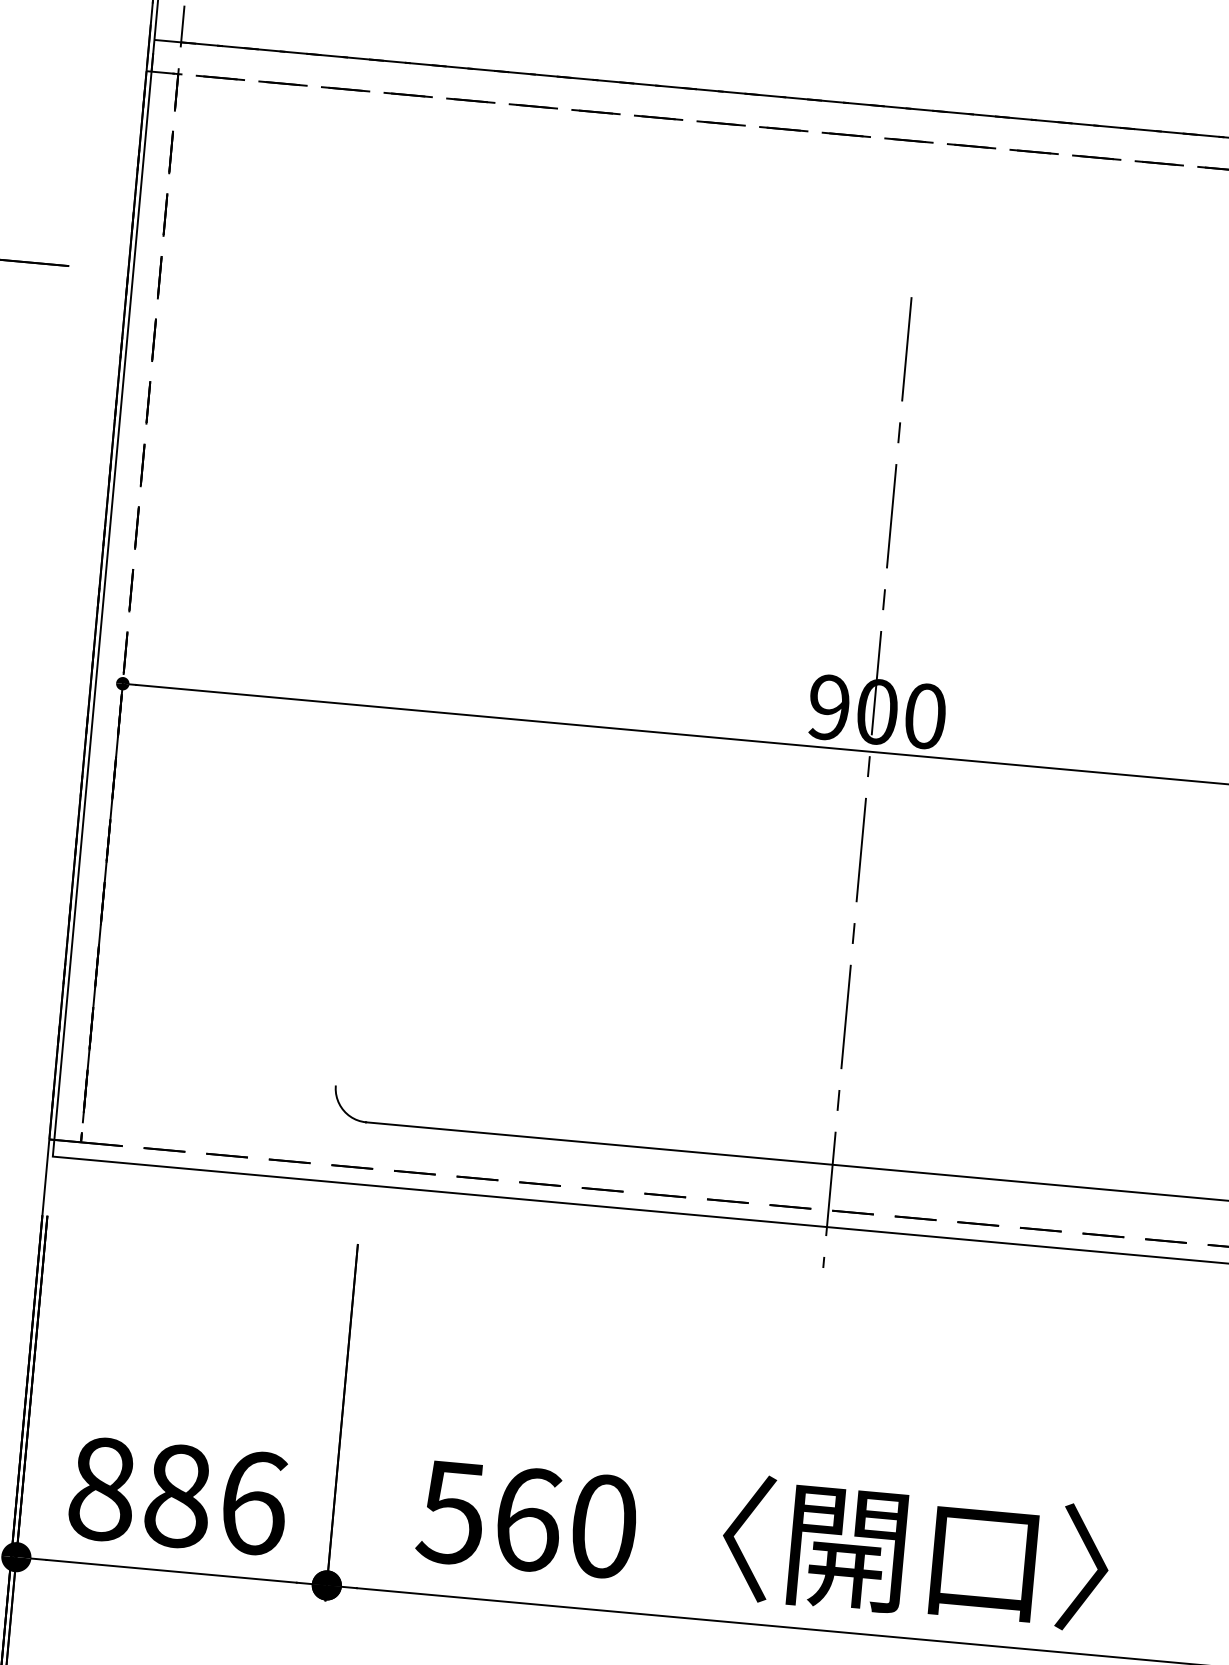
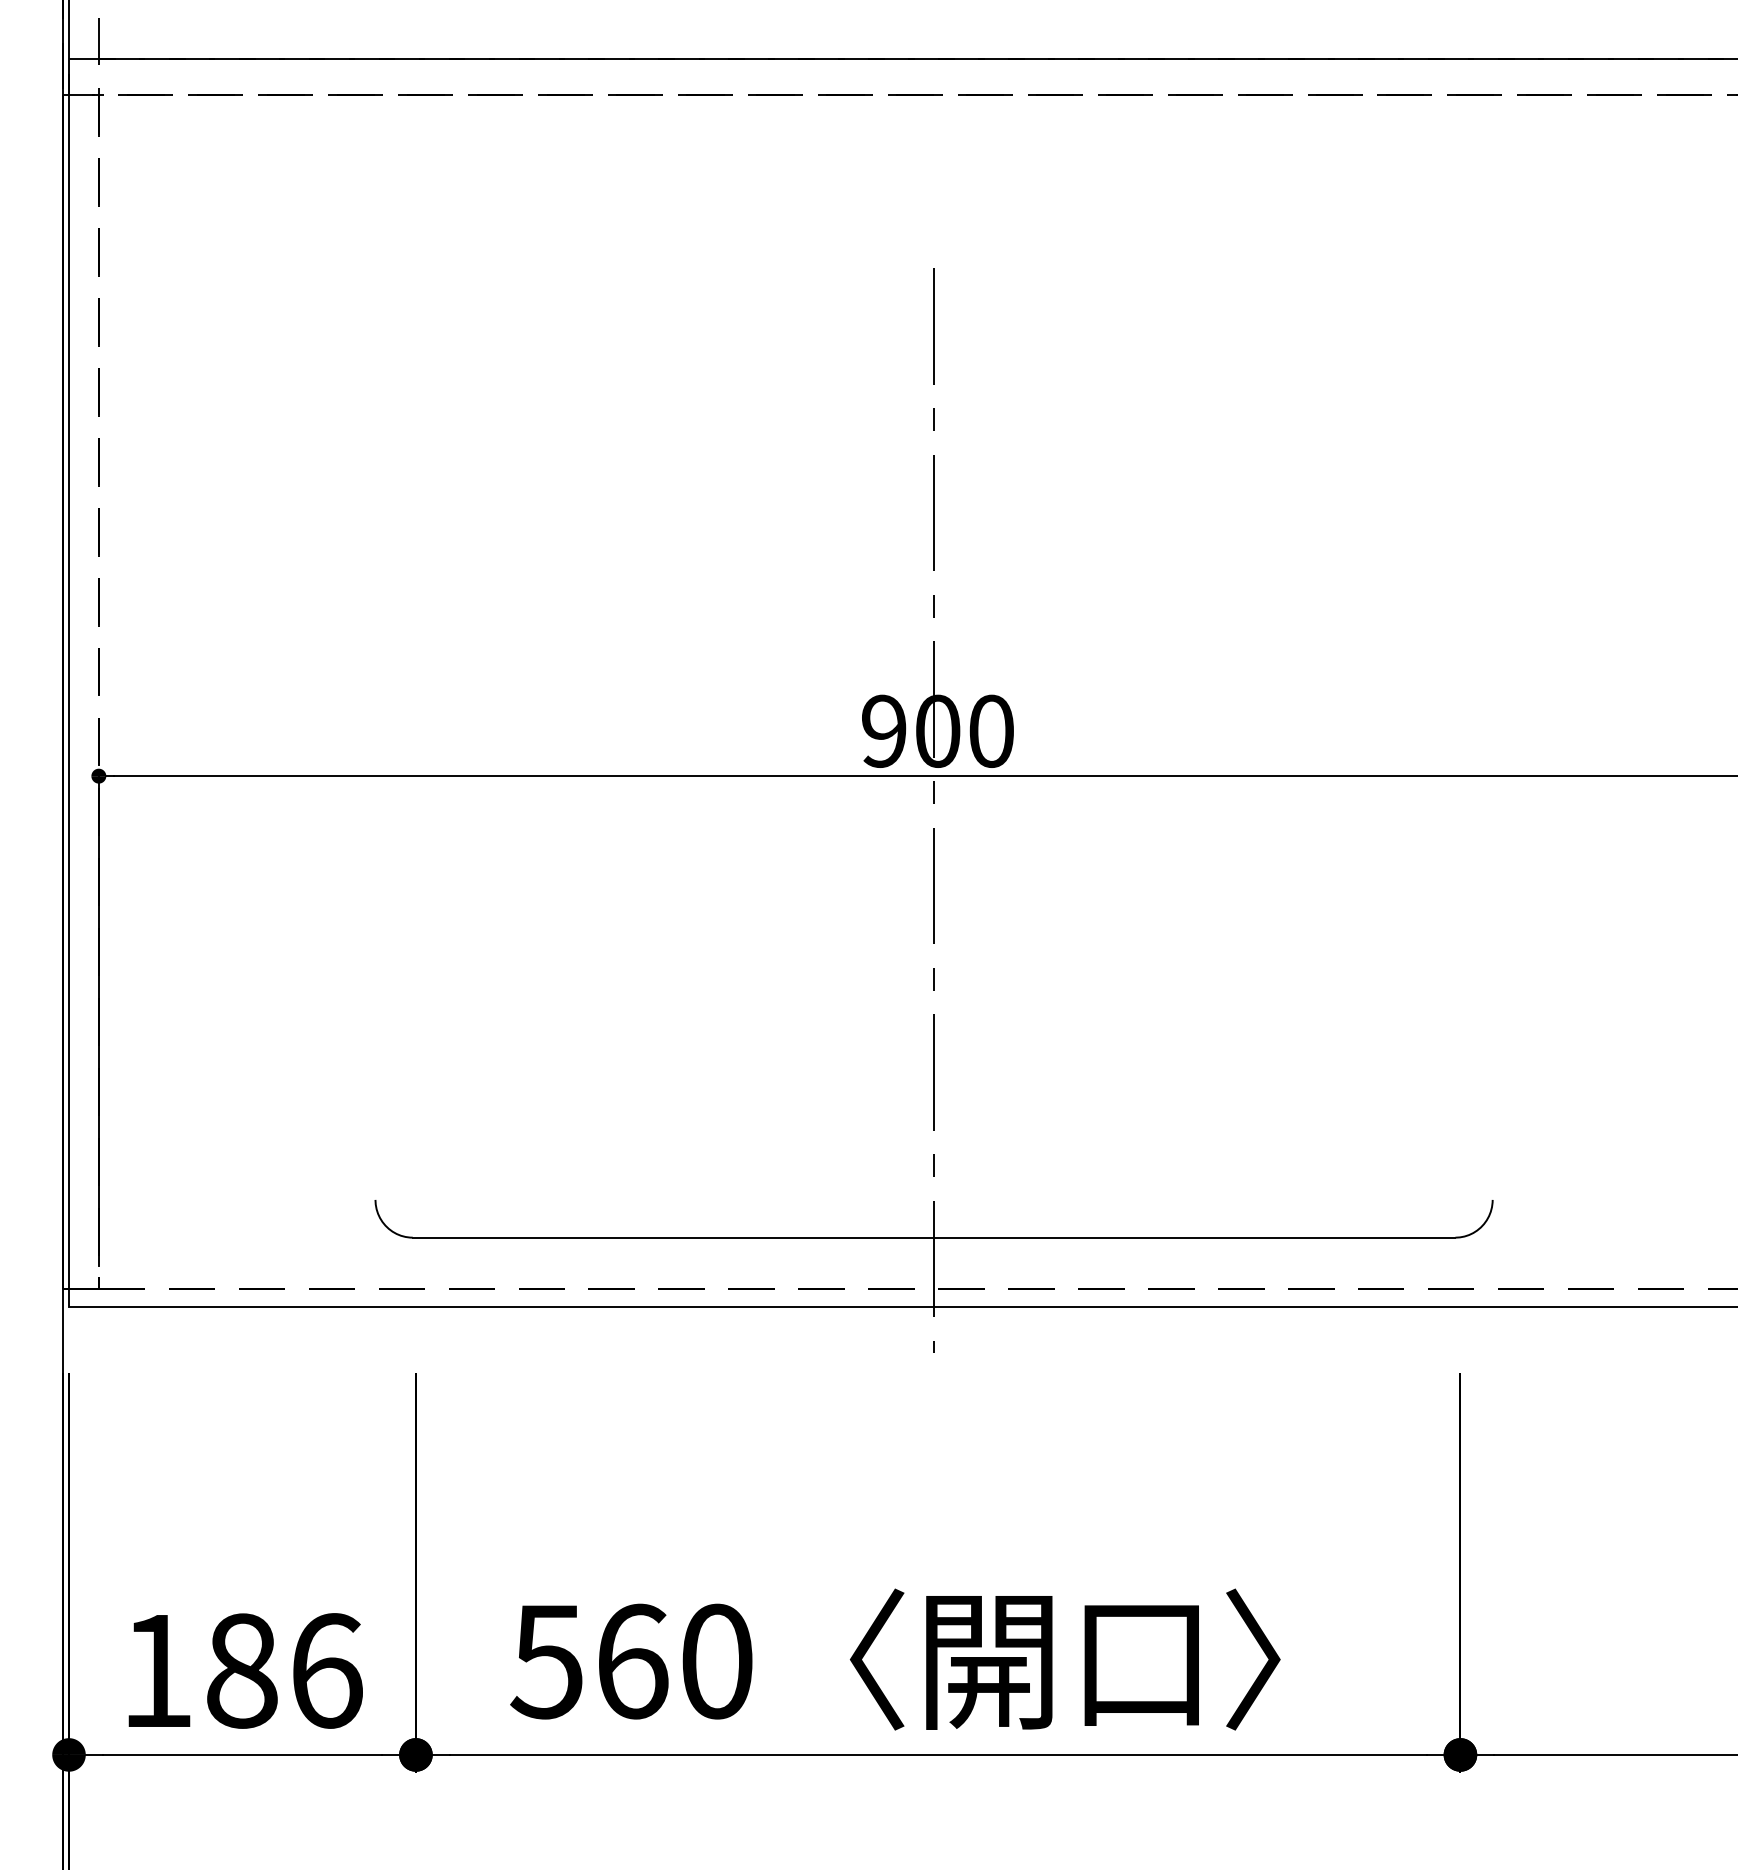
text: (102, 1488) -> (157, 1670), 886 -> 186

